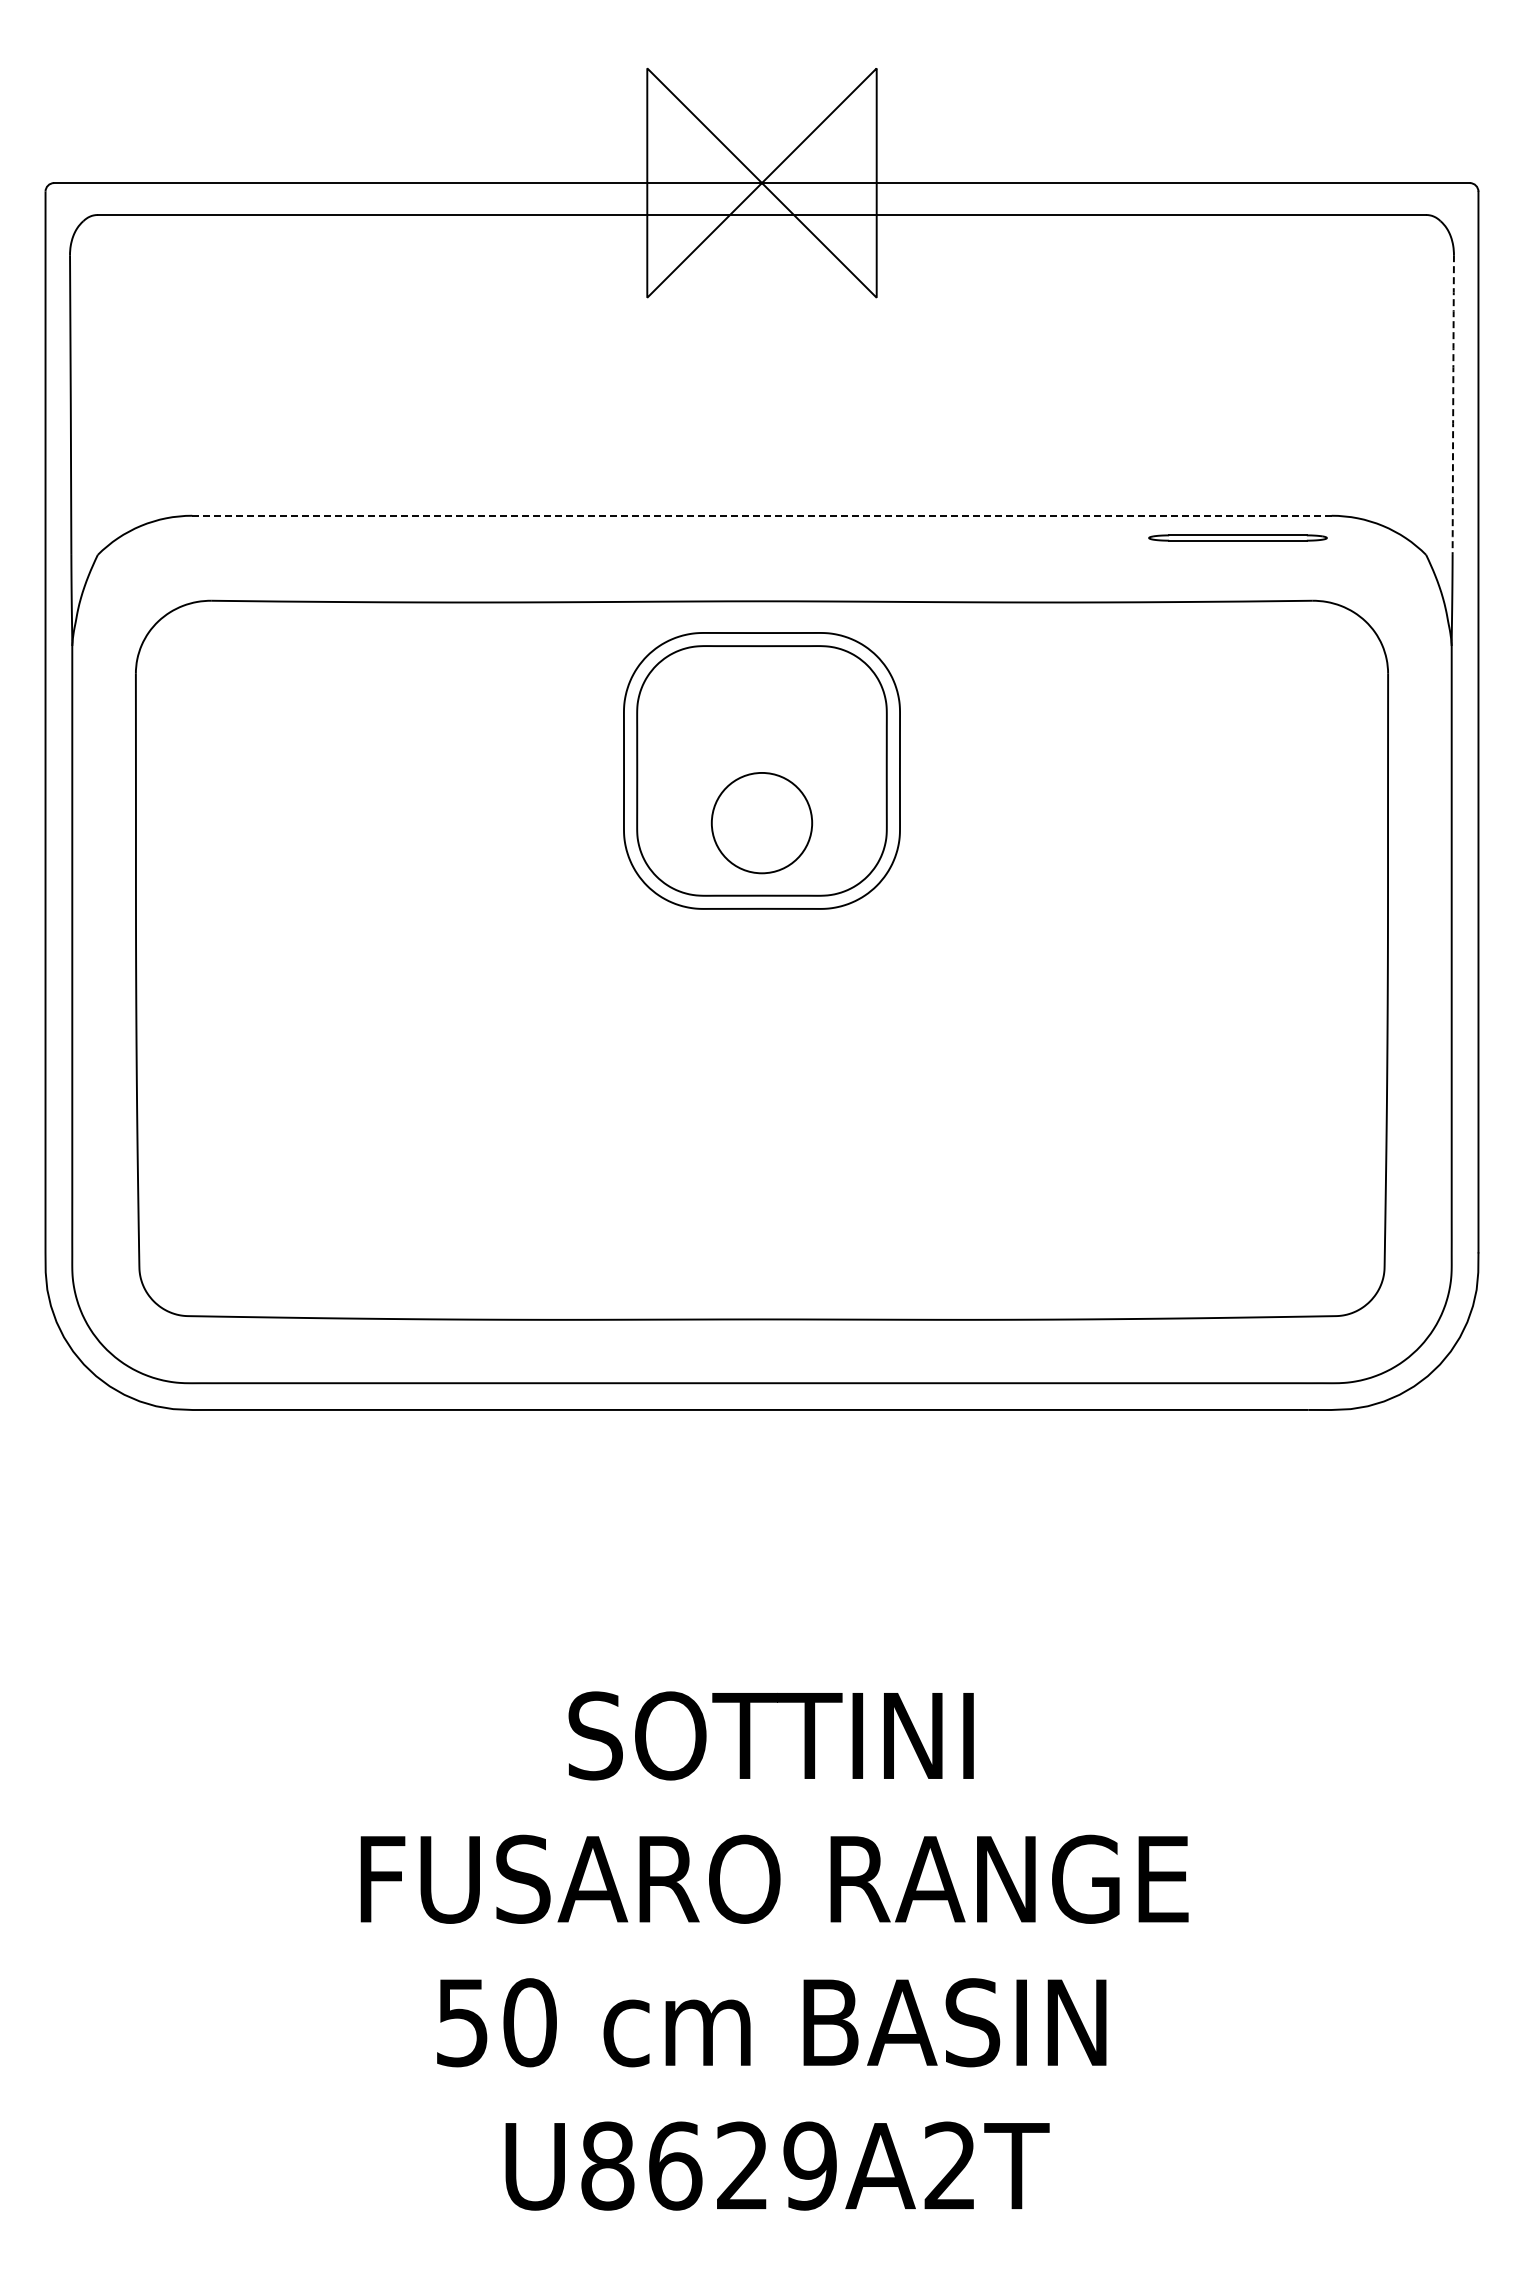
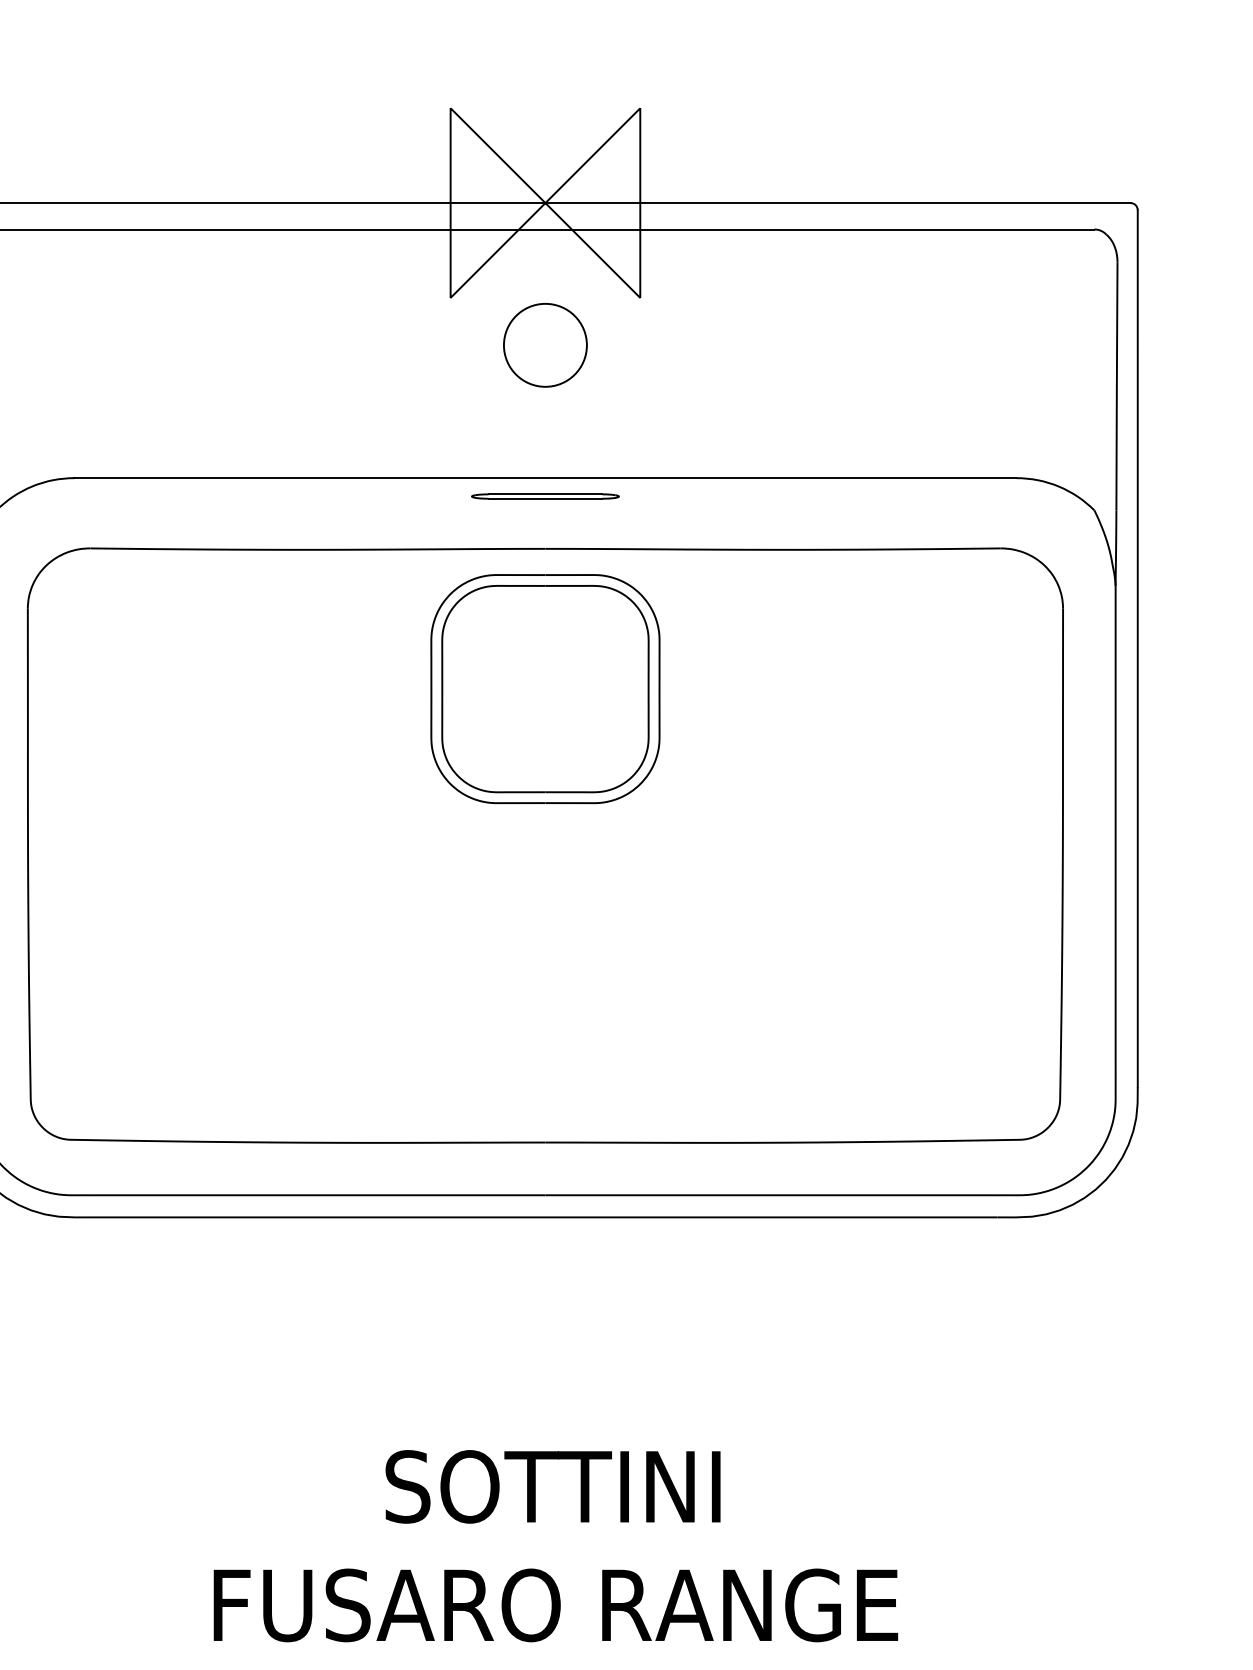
arc: (1453, 405) -> (1117, 386), dashed -> solid
line: (762, 515) -> (545, 477), dashed -> solid
part: (1237, 537) -> (545, 496), moved
circle: (761, 823) -> (545, 345), moved

